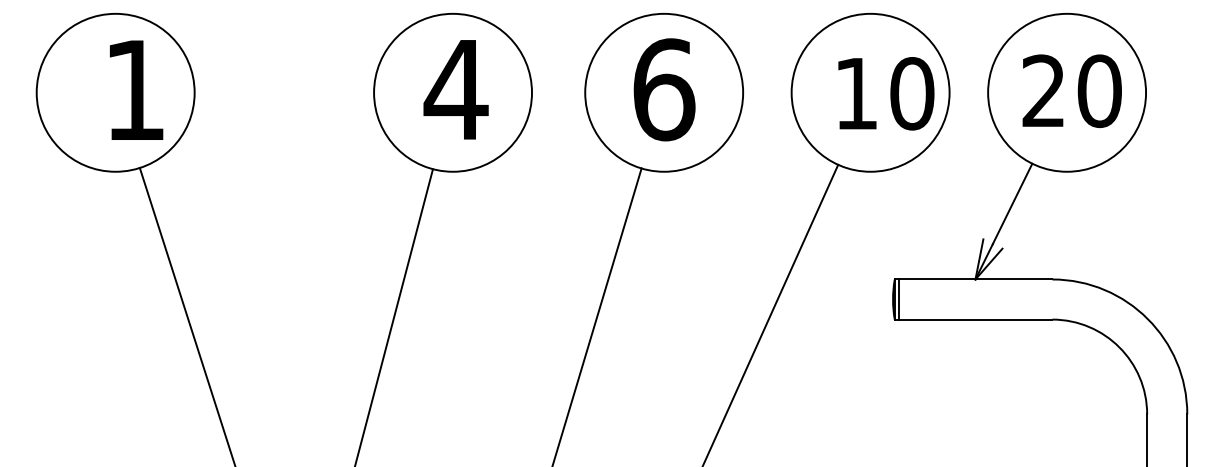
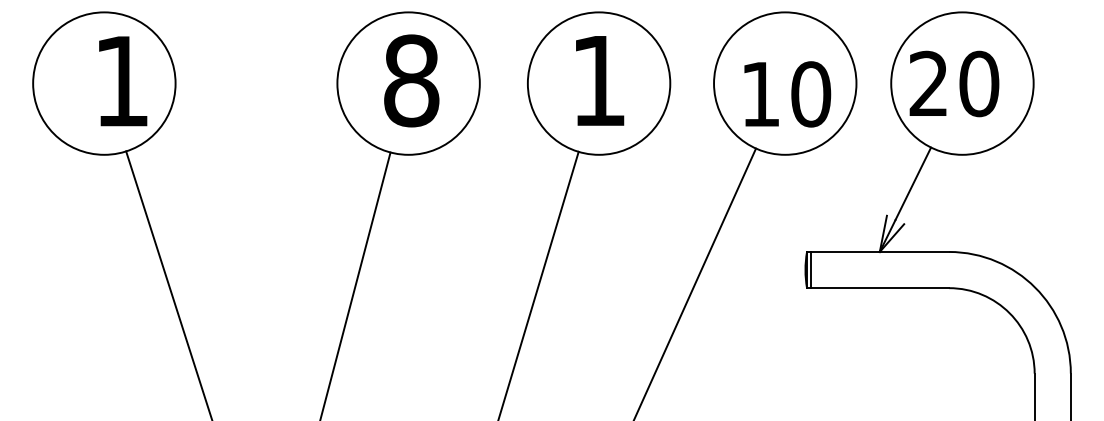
text: (455, 89) -> (410, 80), 4 -> 8
text: (664, 89) -> (599, 80), 6 -> 1
text: (1071, 90) -> (953, 83), moved
text: (886, 93) -> (787, 94), moved

